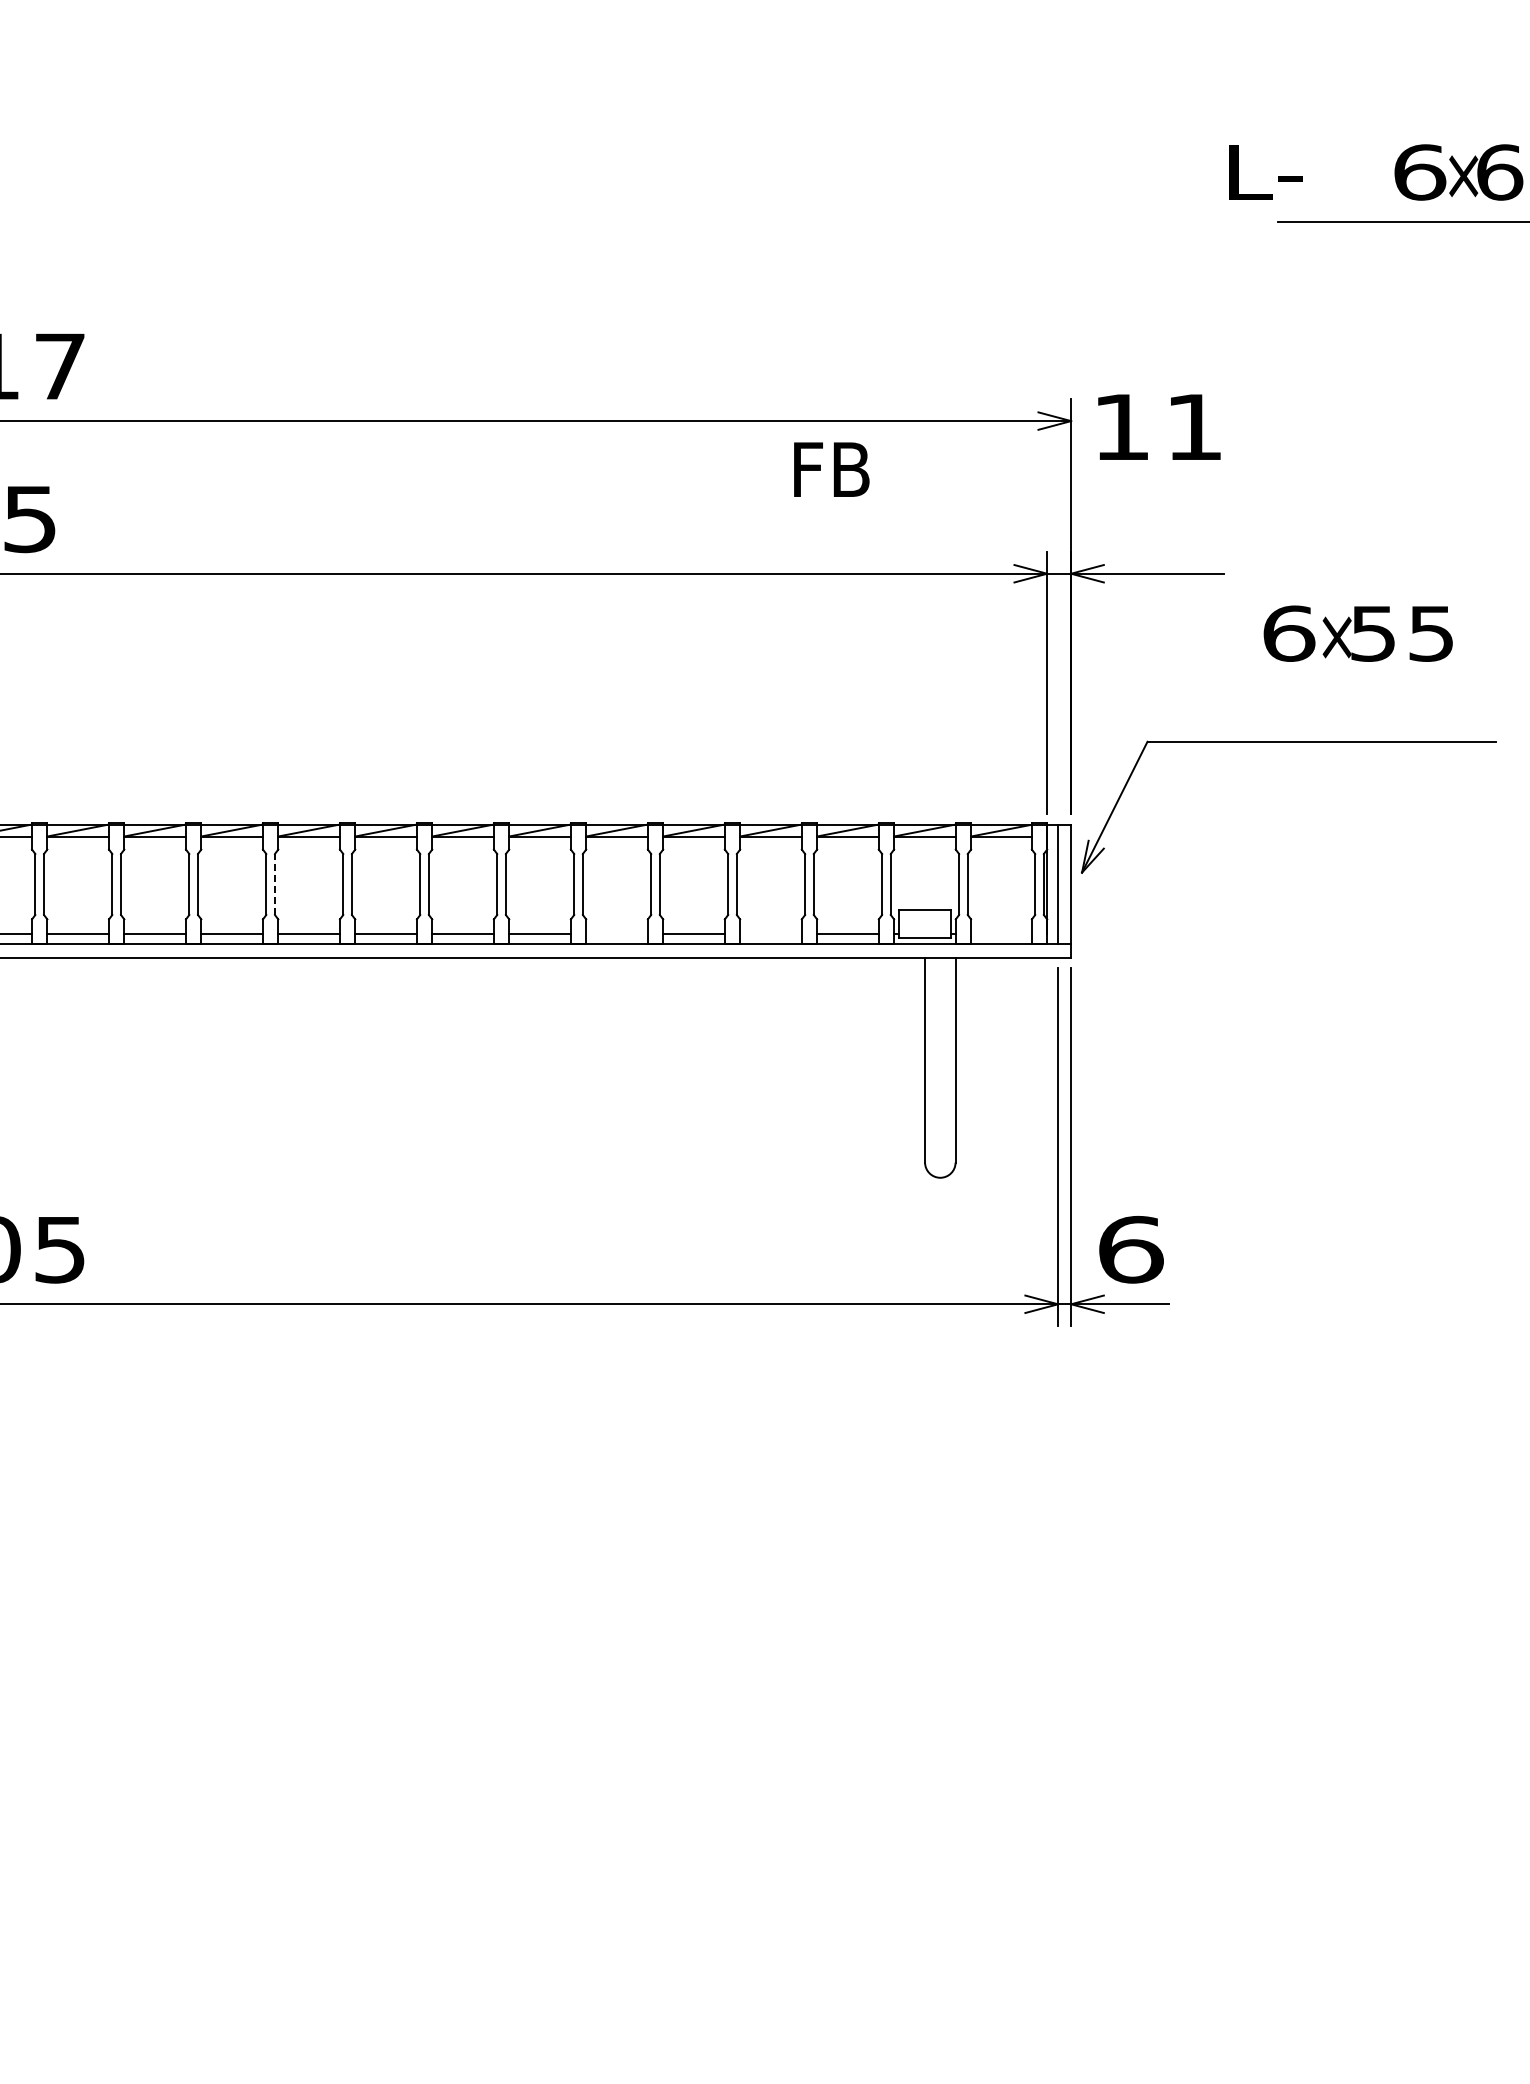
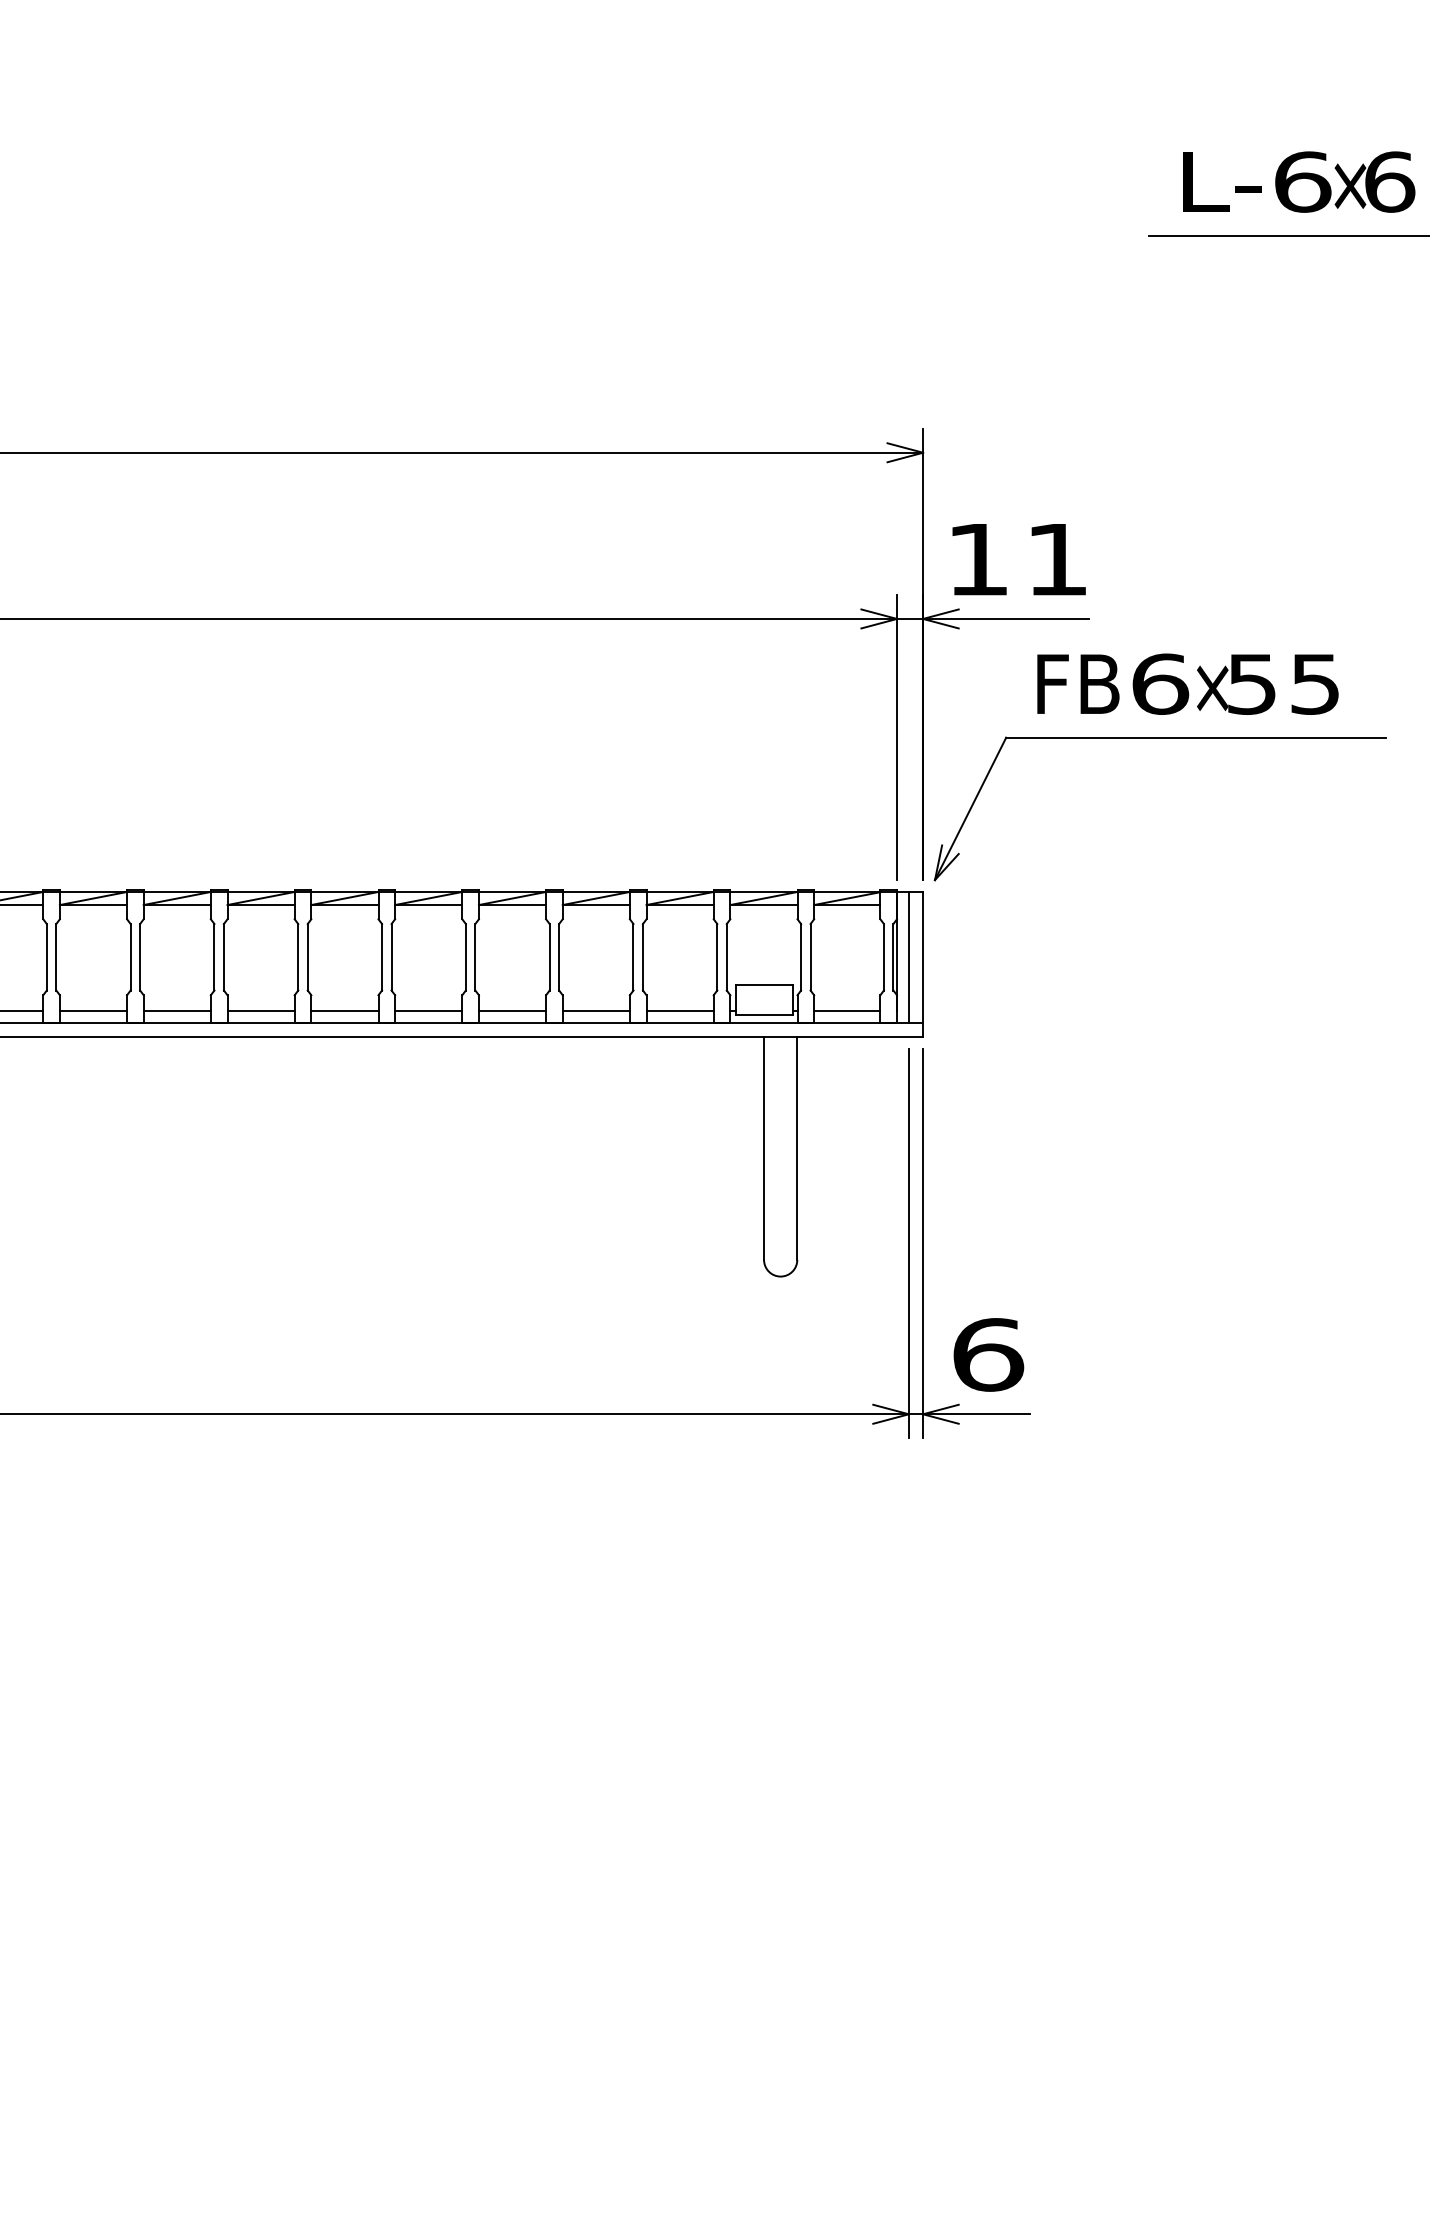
text: (1265, 172) -> (1221, 182), moved
text: (1159, 426) -> (1019, 558), moved
text: (831, 469) -> (1078, 683), moved
part: (1288, 742) -> (1159, 738), moved
line: (275, 884) -> (56, 957), dashed -> solid
line: (616, 933) -> (428, 1010), added
line: (770, 933) -> (595, 1010), added
line: (1001, 933) -> (847, 1010), added

